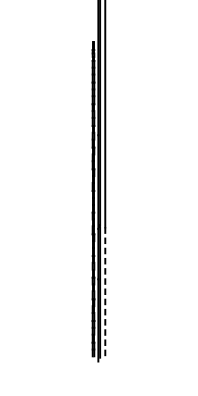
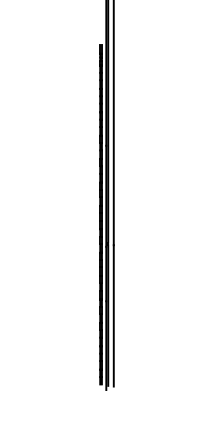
line: (105, 292) -> (113, 315), dashed -> solid

